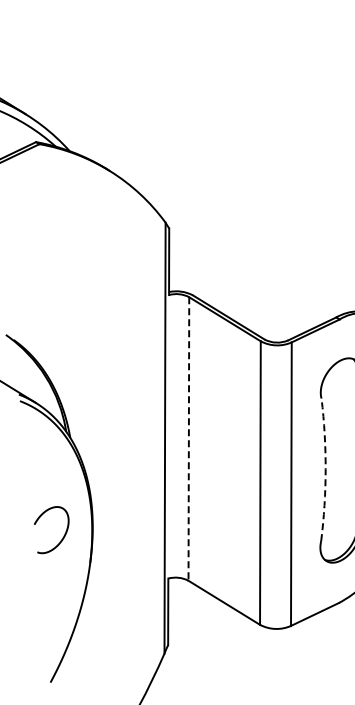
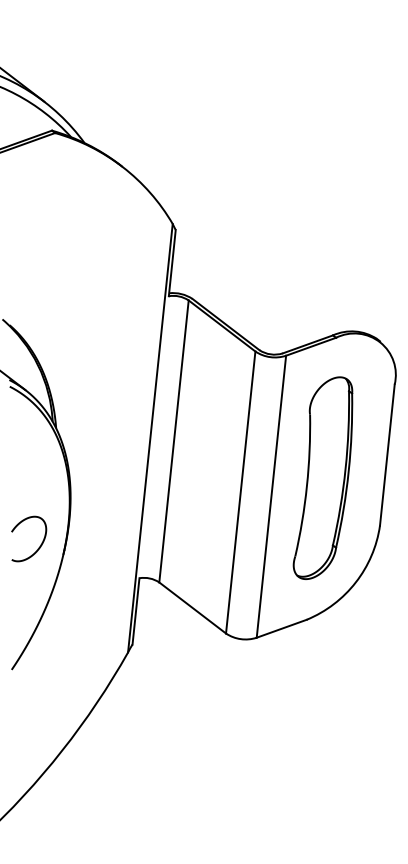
line: (189, 439) -> (174, 441), dashed -> solid
arc: (325, 469) -> (306, 485), dashed -> solid
curve: (64, 534) -> (40, 544), moved

